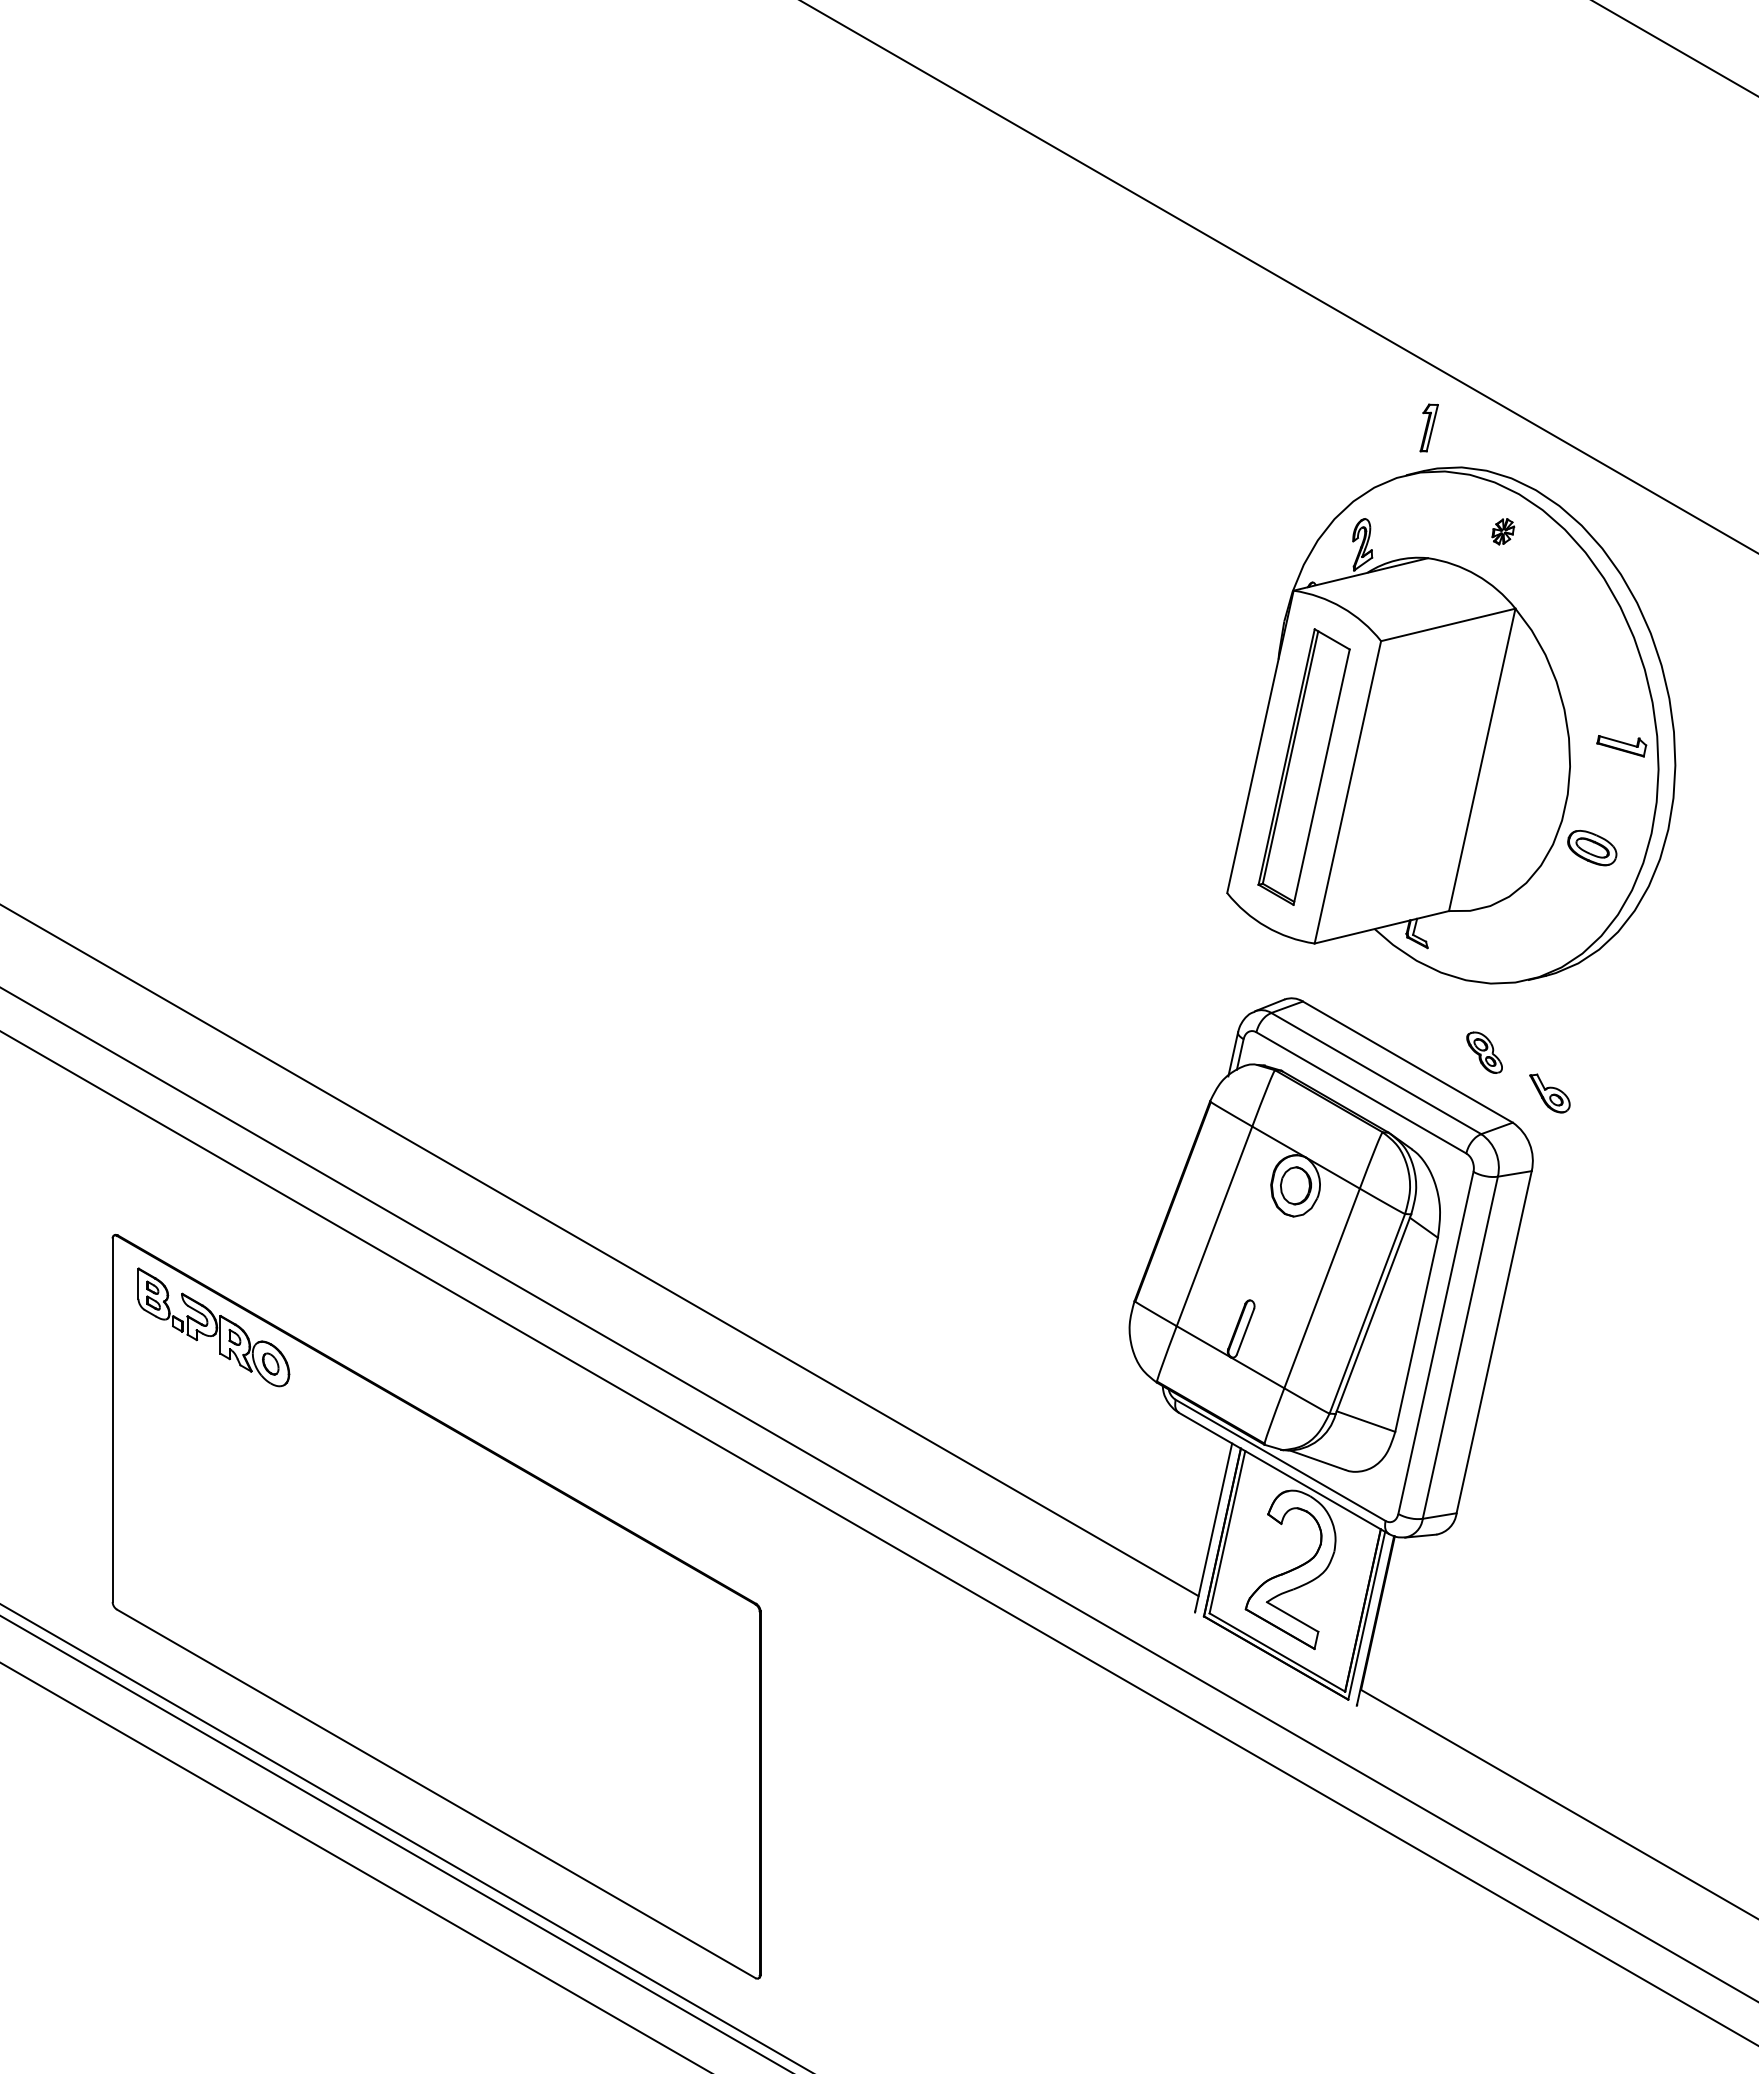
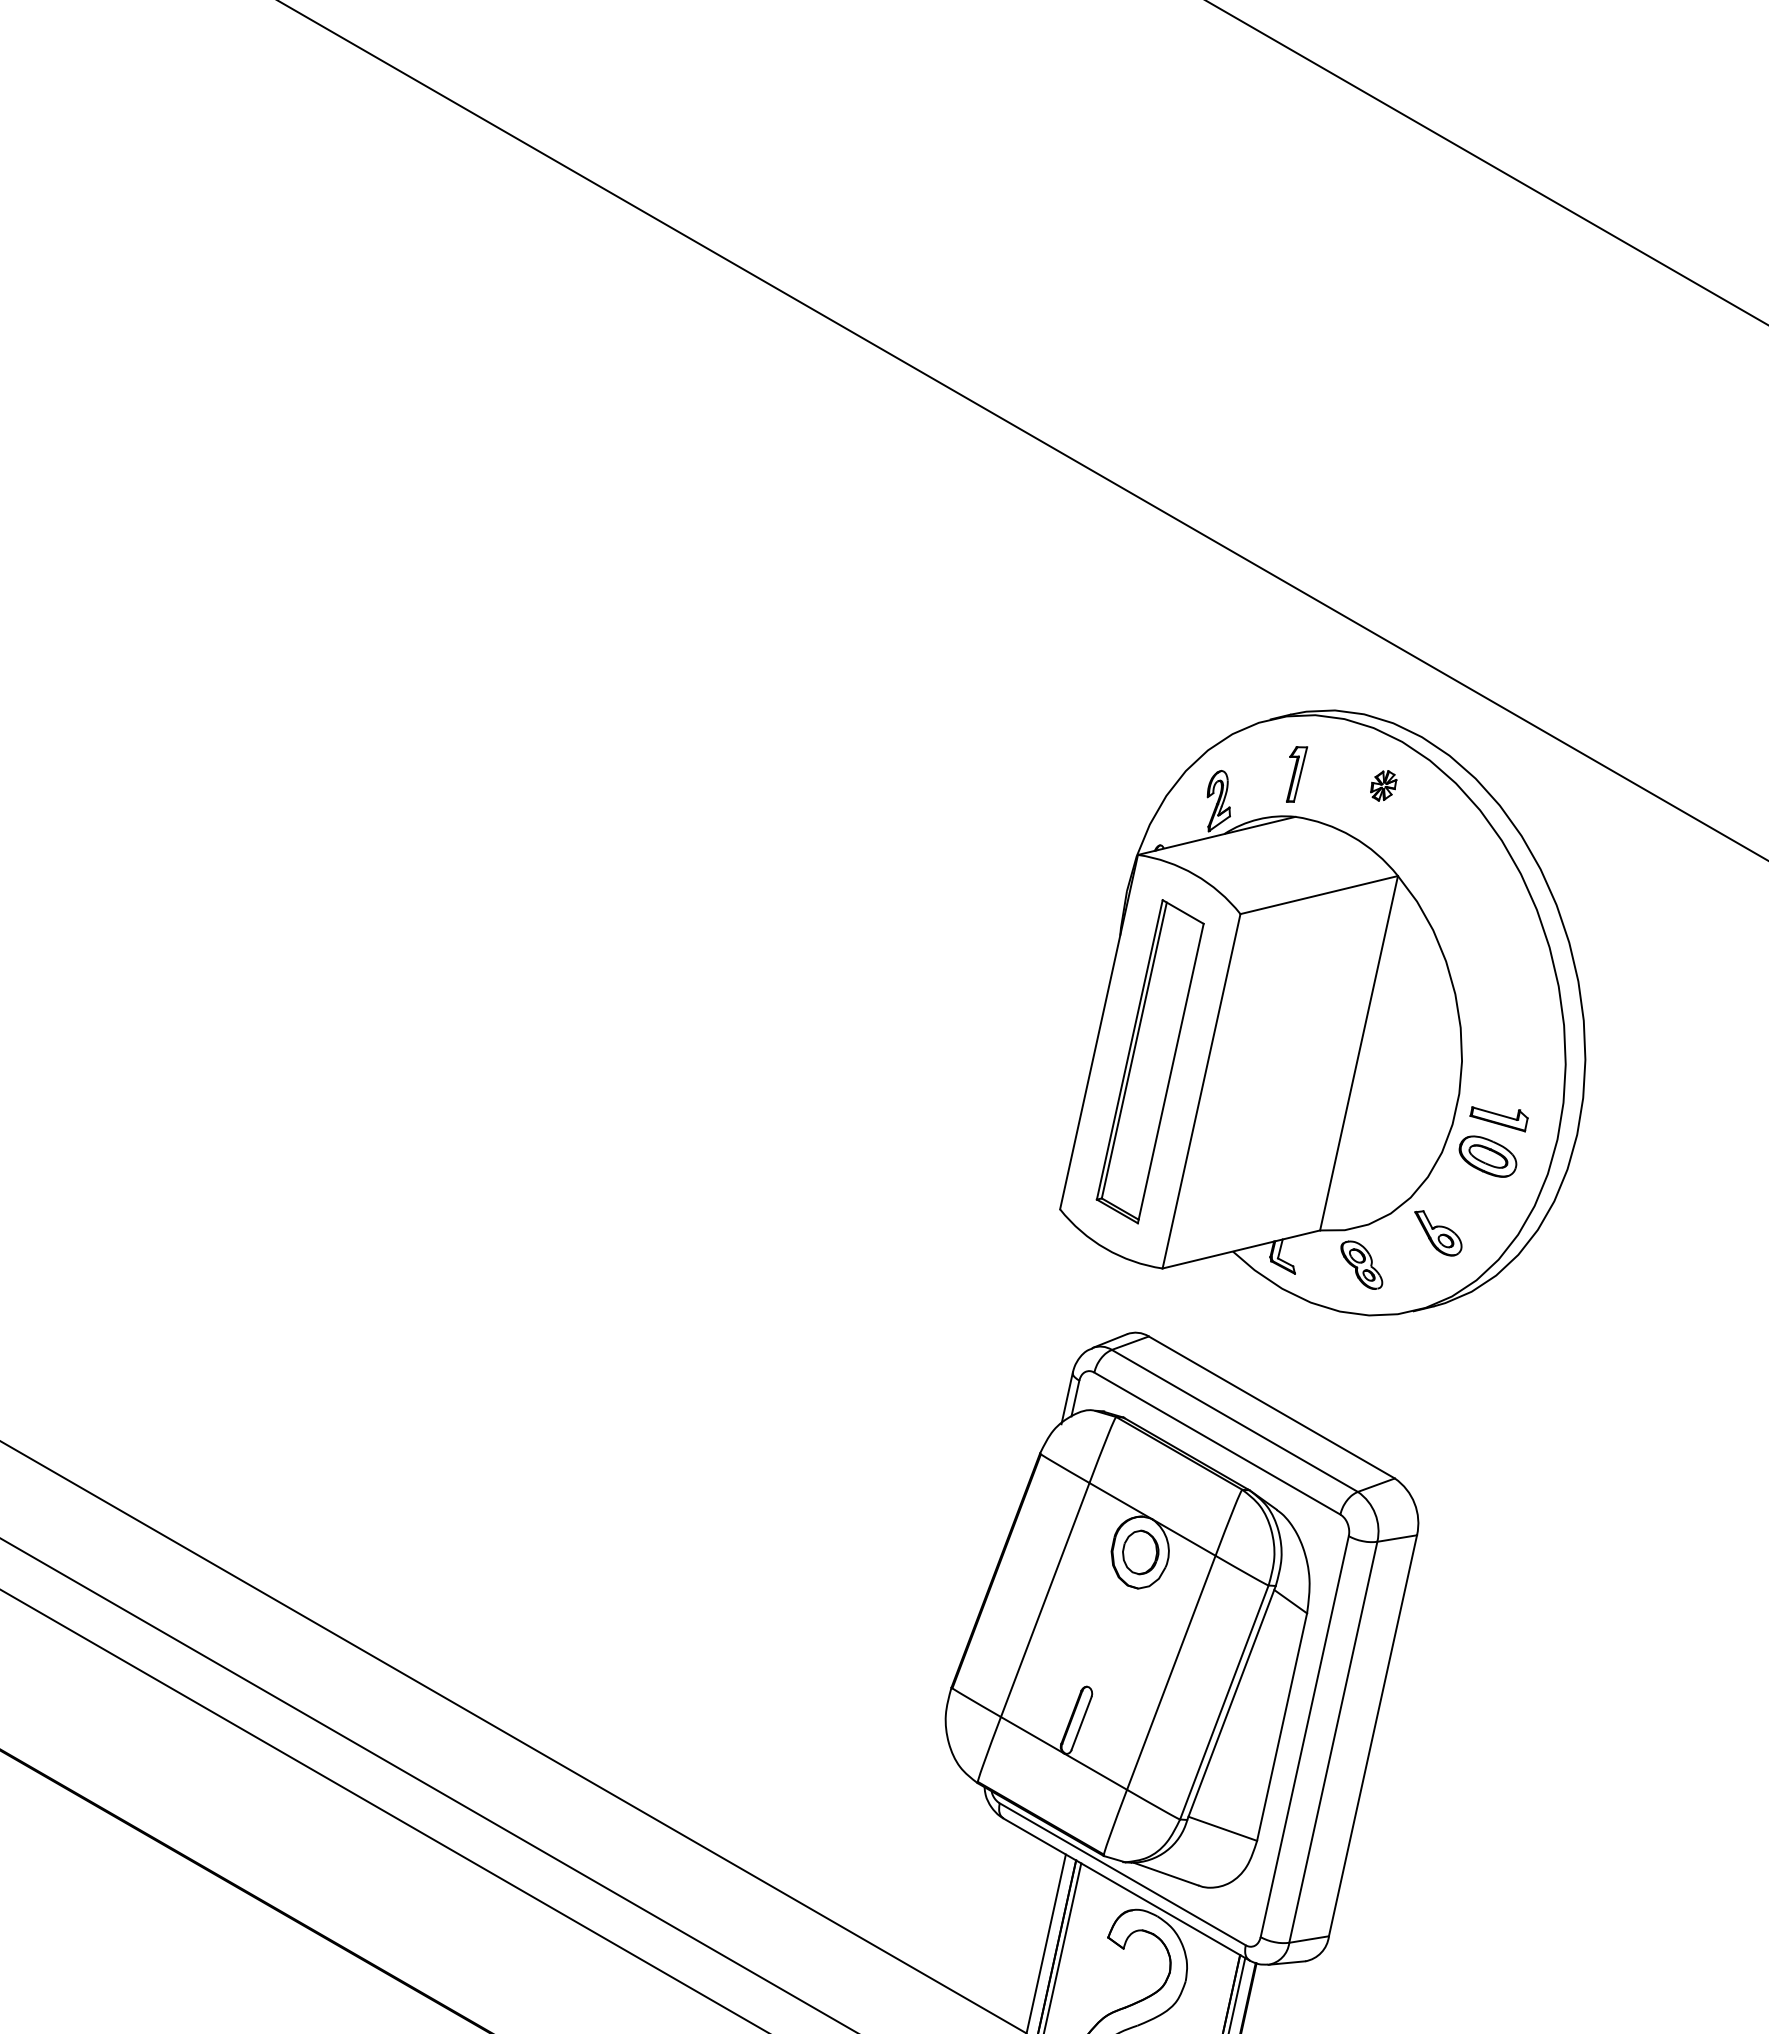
part: (1428, 427) -> (1296, 773), moved
part: (1621, 746) -> (1498, 1119), moved
part: (1484, 1052) -> (1361, 1264), moved
part: (1549, 1093) -> (1437, 1233), moved

